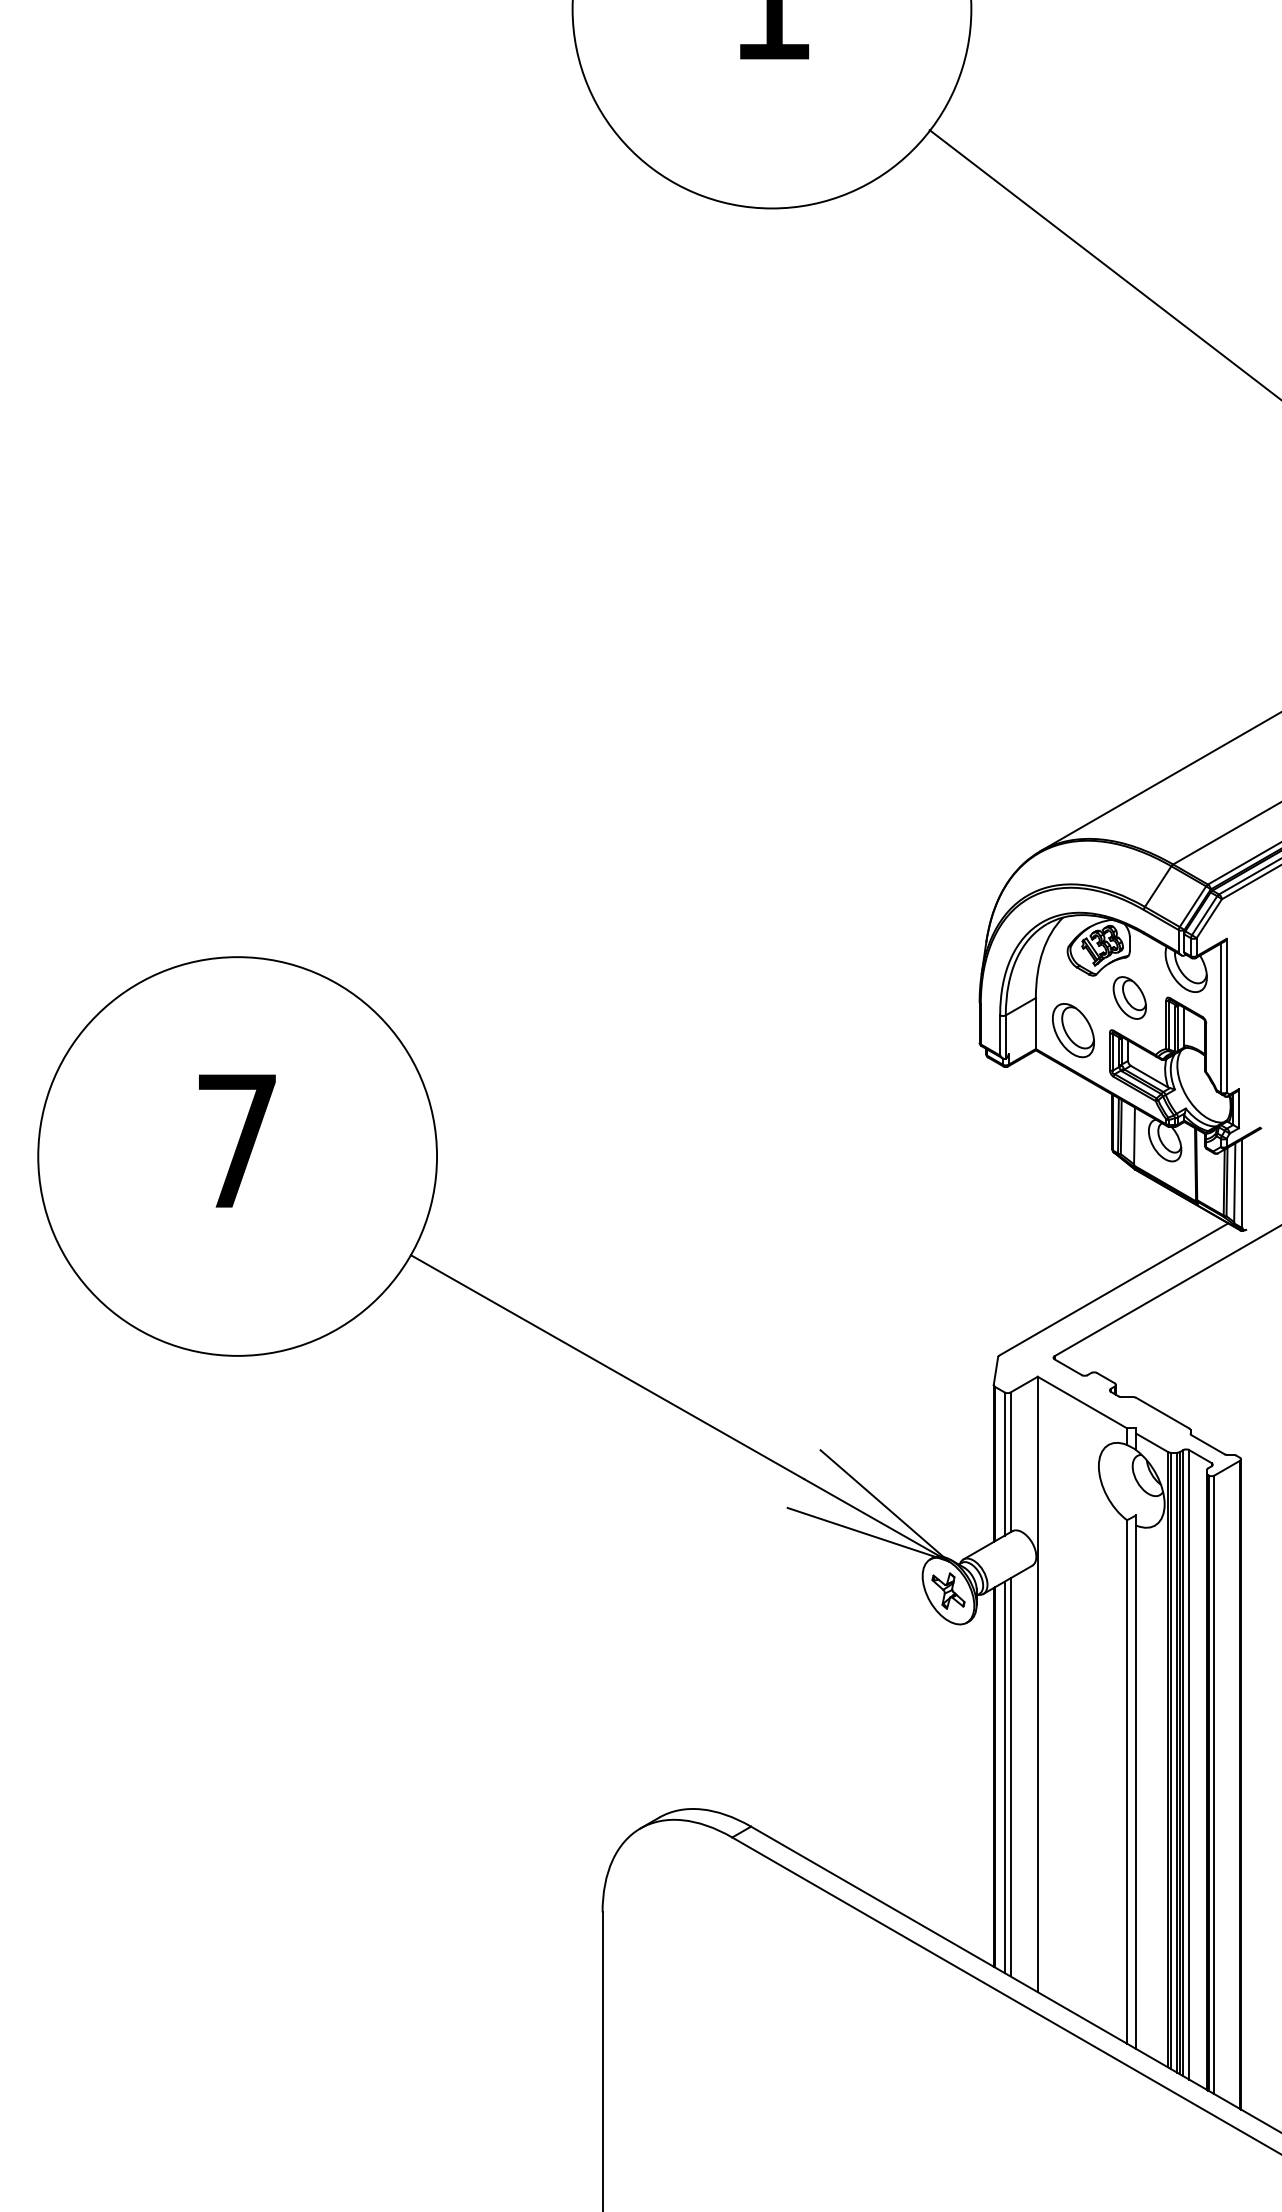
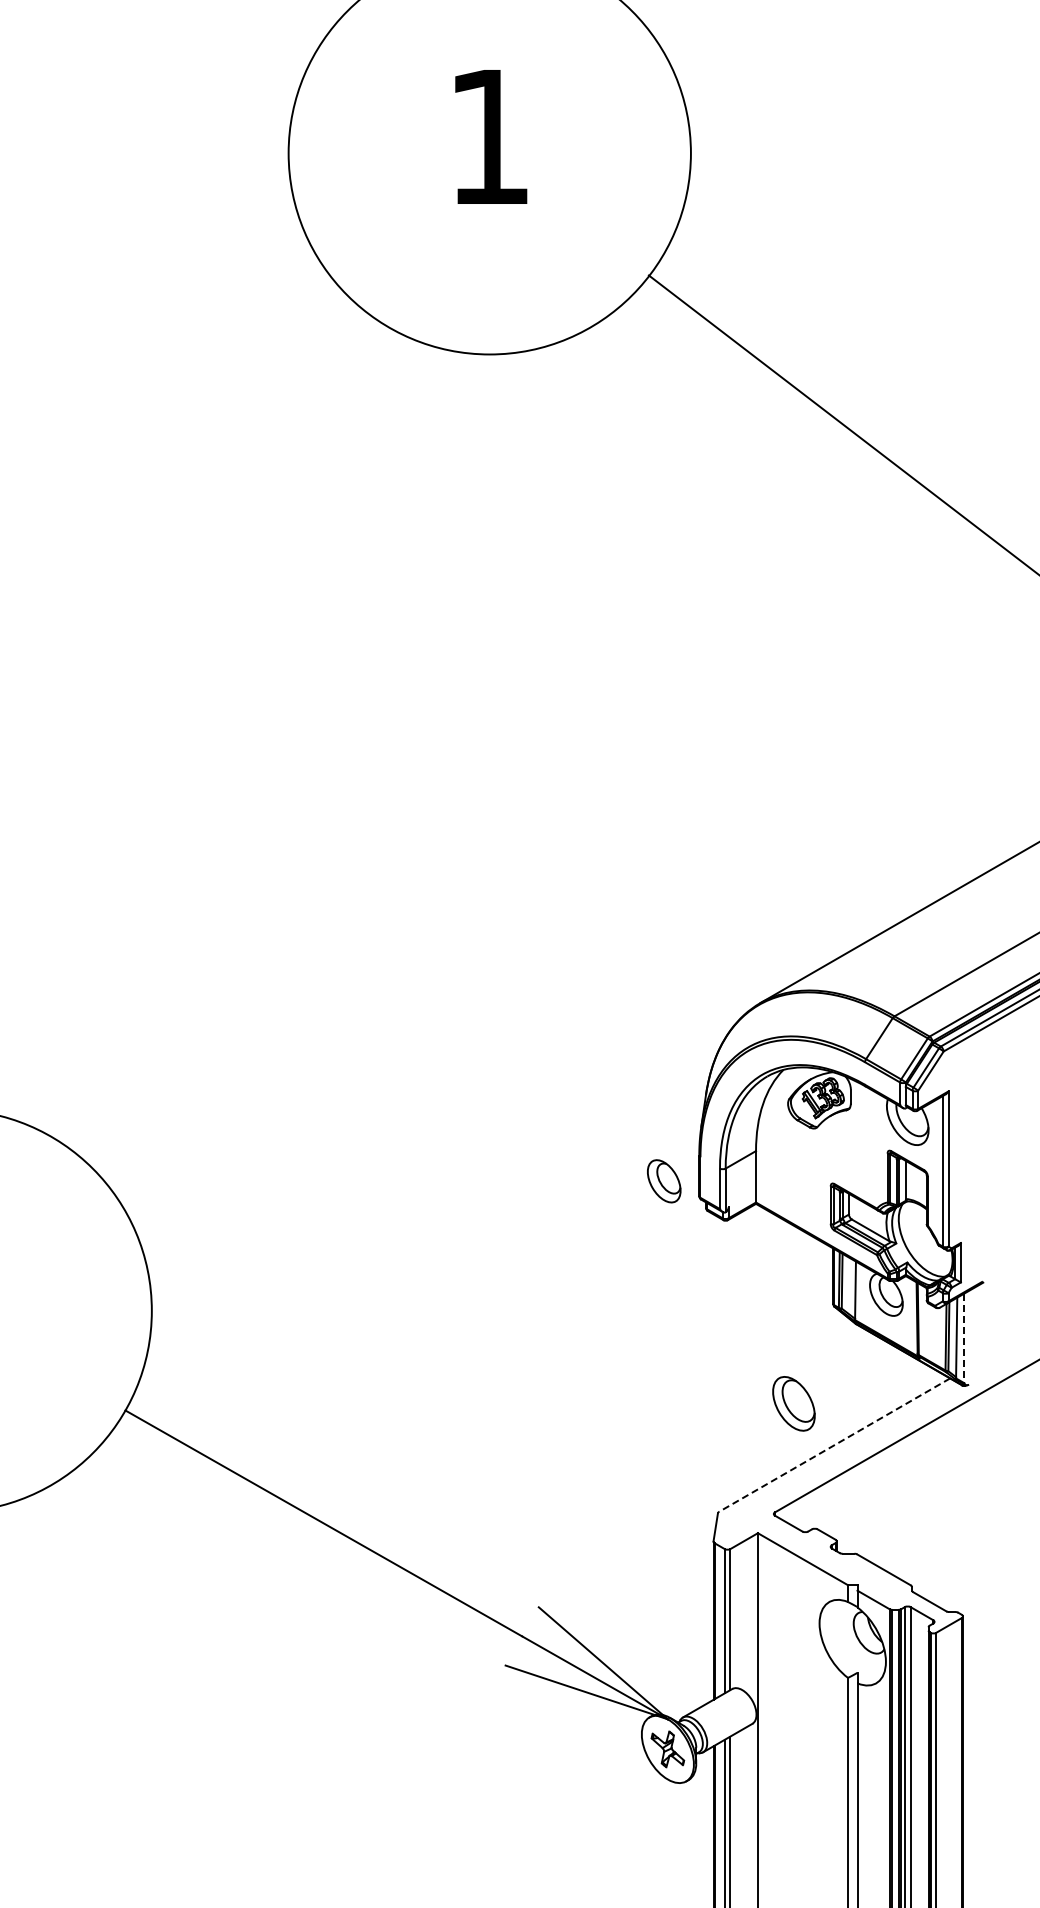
part: (1129, 997) -> (663, 1180), moved
part: (1073, 1030) -> (793, 1403), moved
line: (1242, 1184) -> (964, 1339), solid -> dashed
line: (1113, 1289) -> (834, 1445), solid -> dashed

